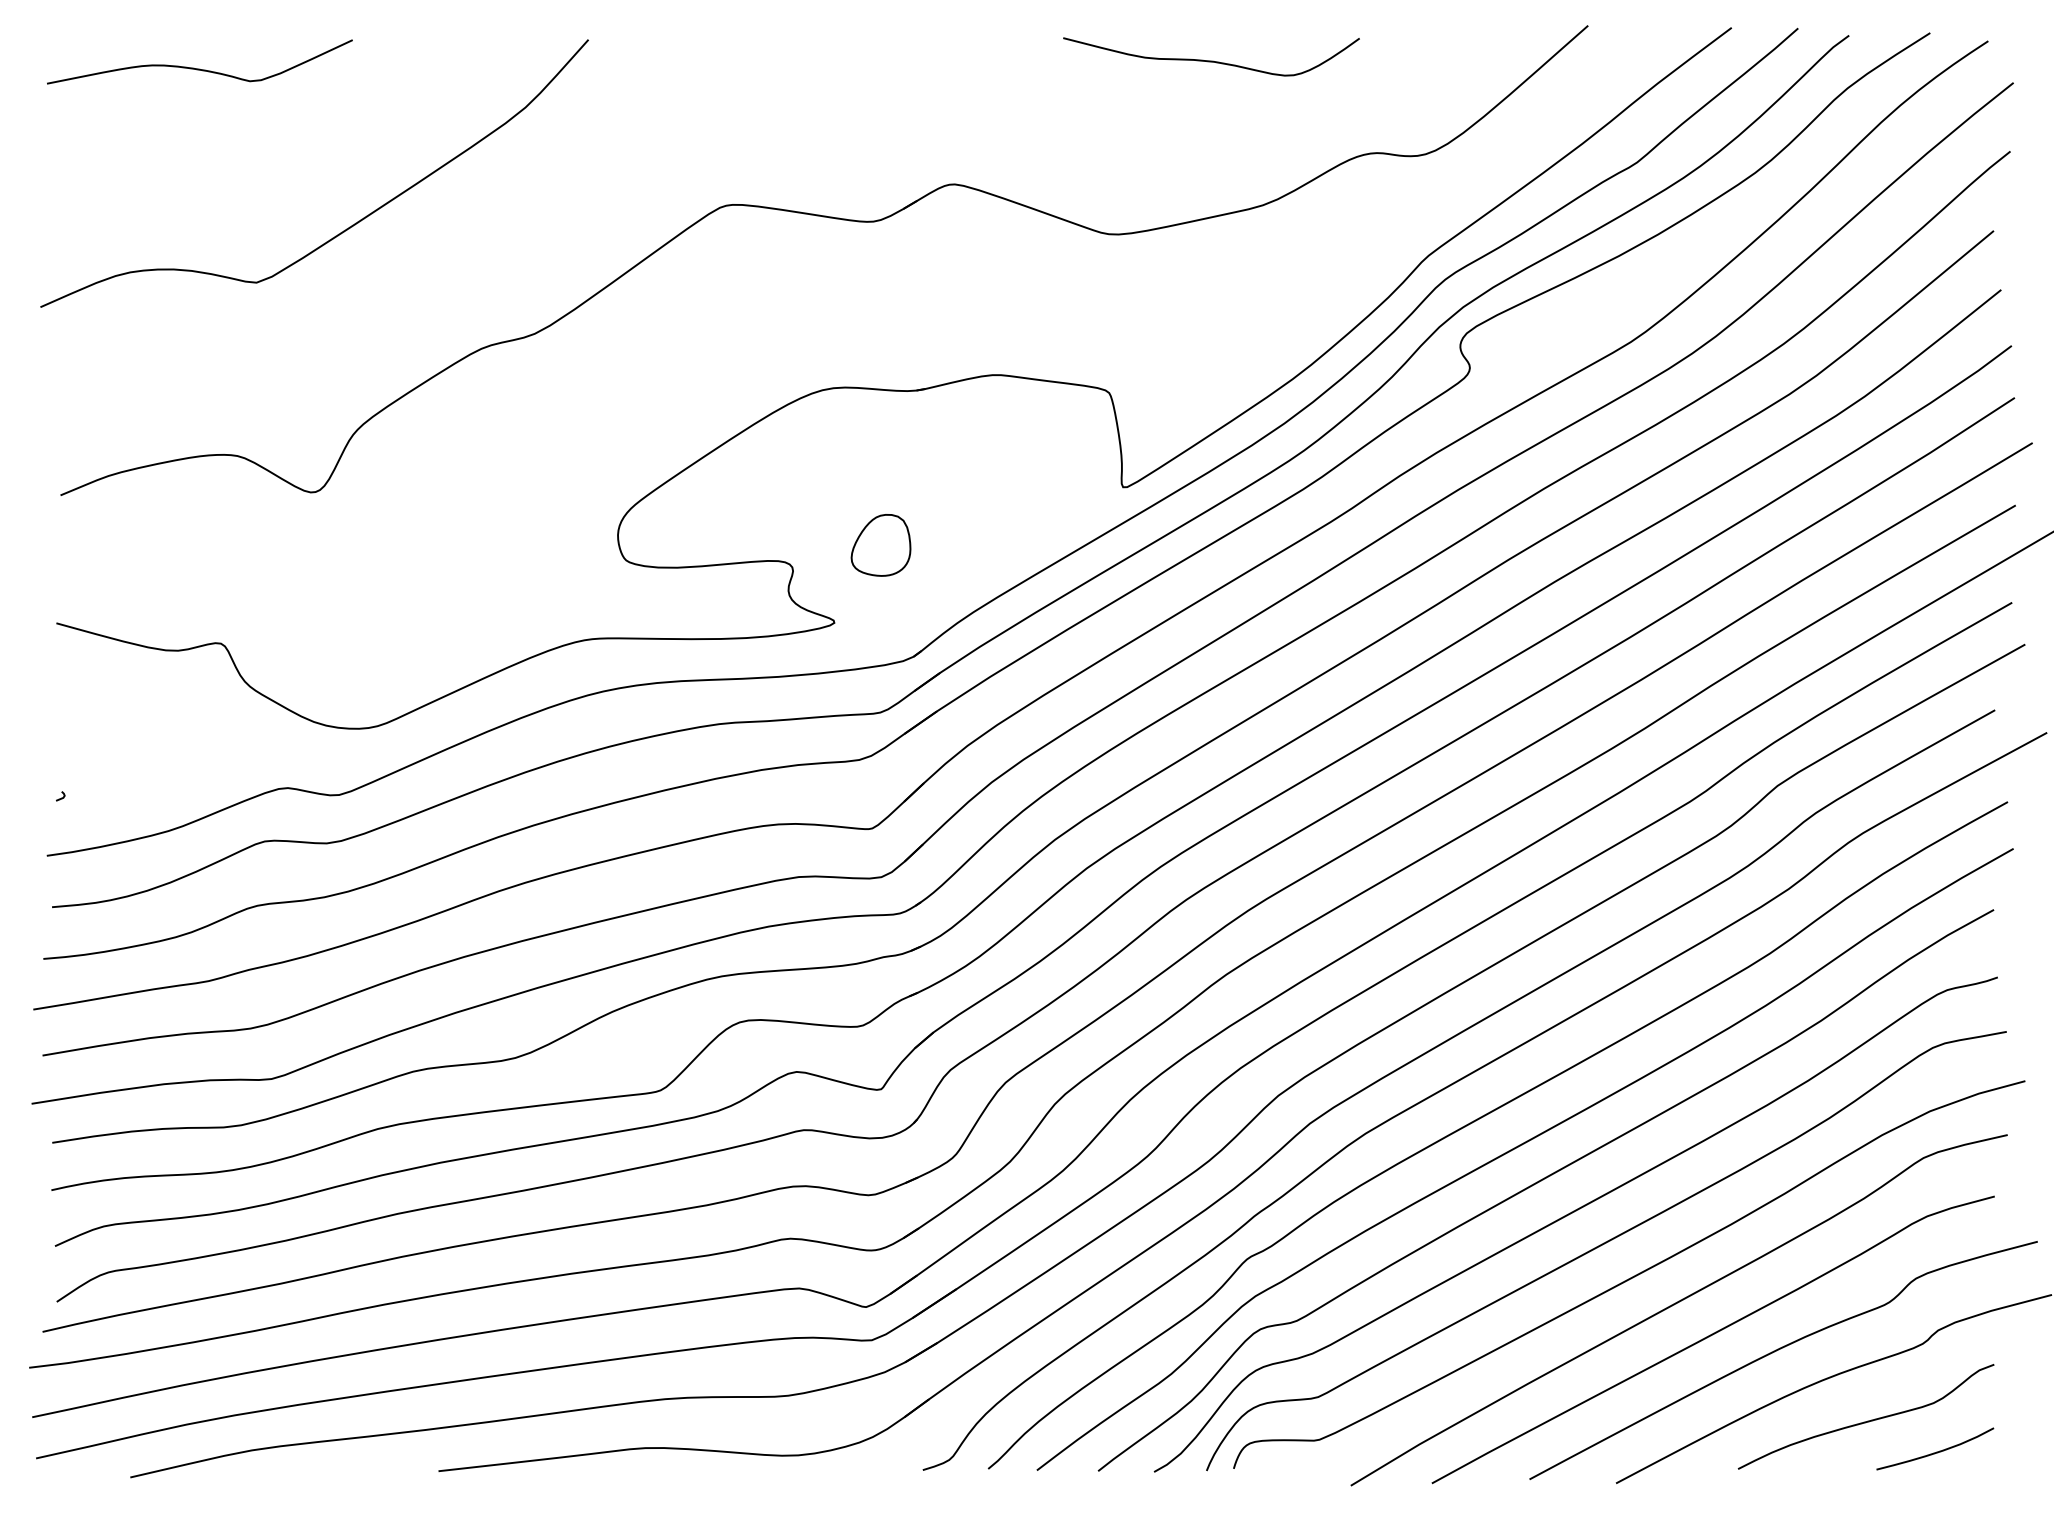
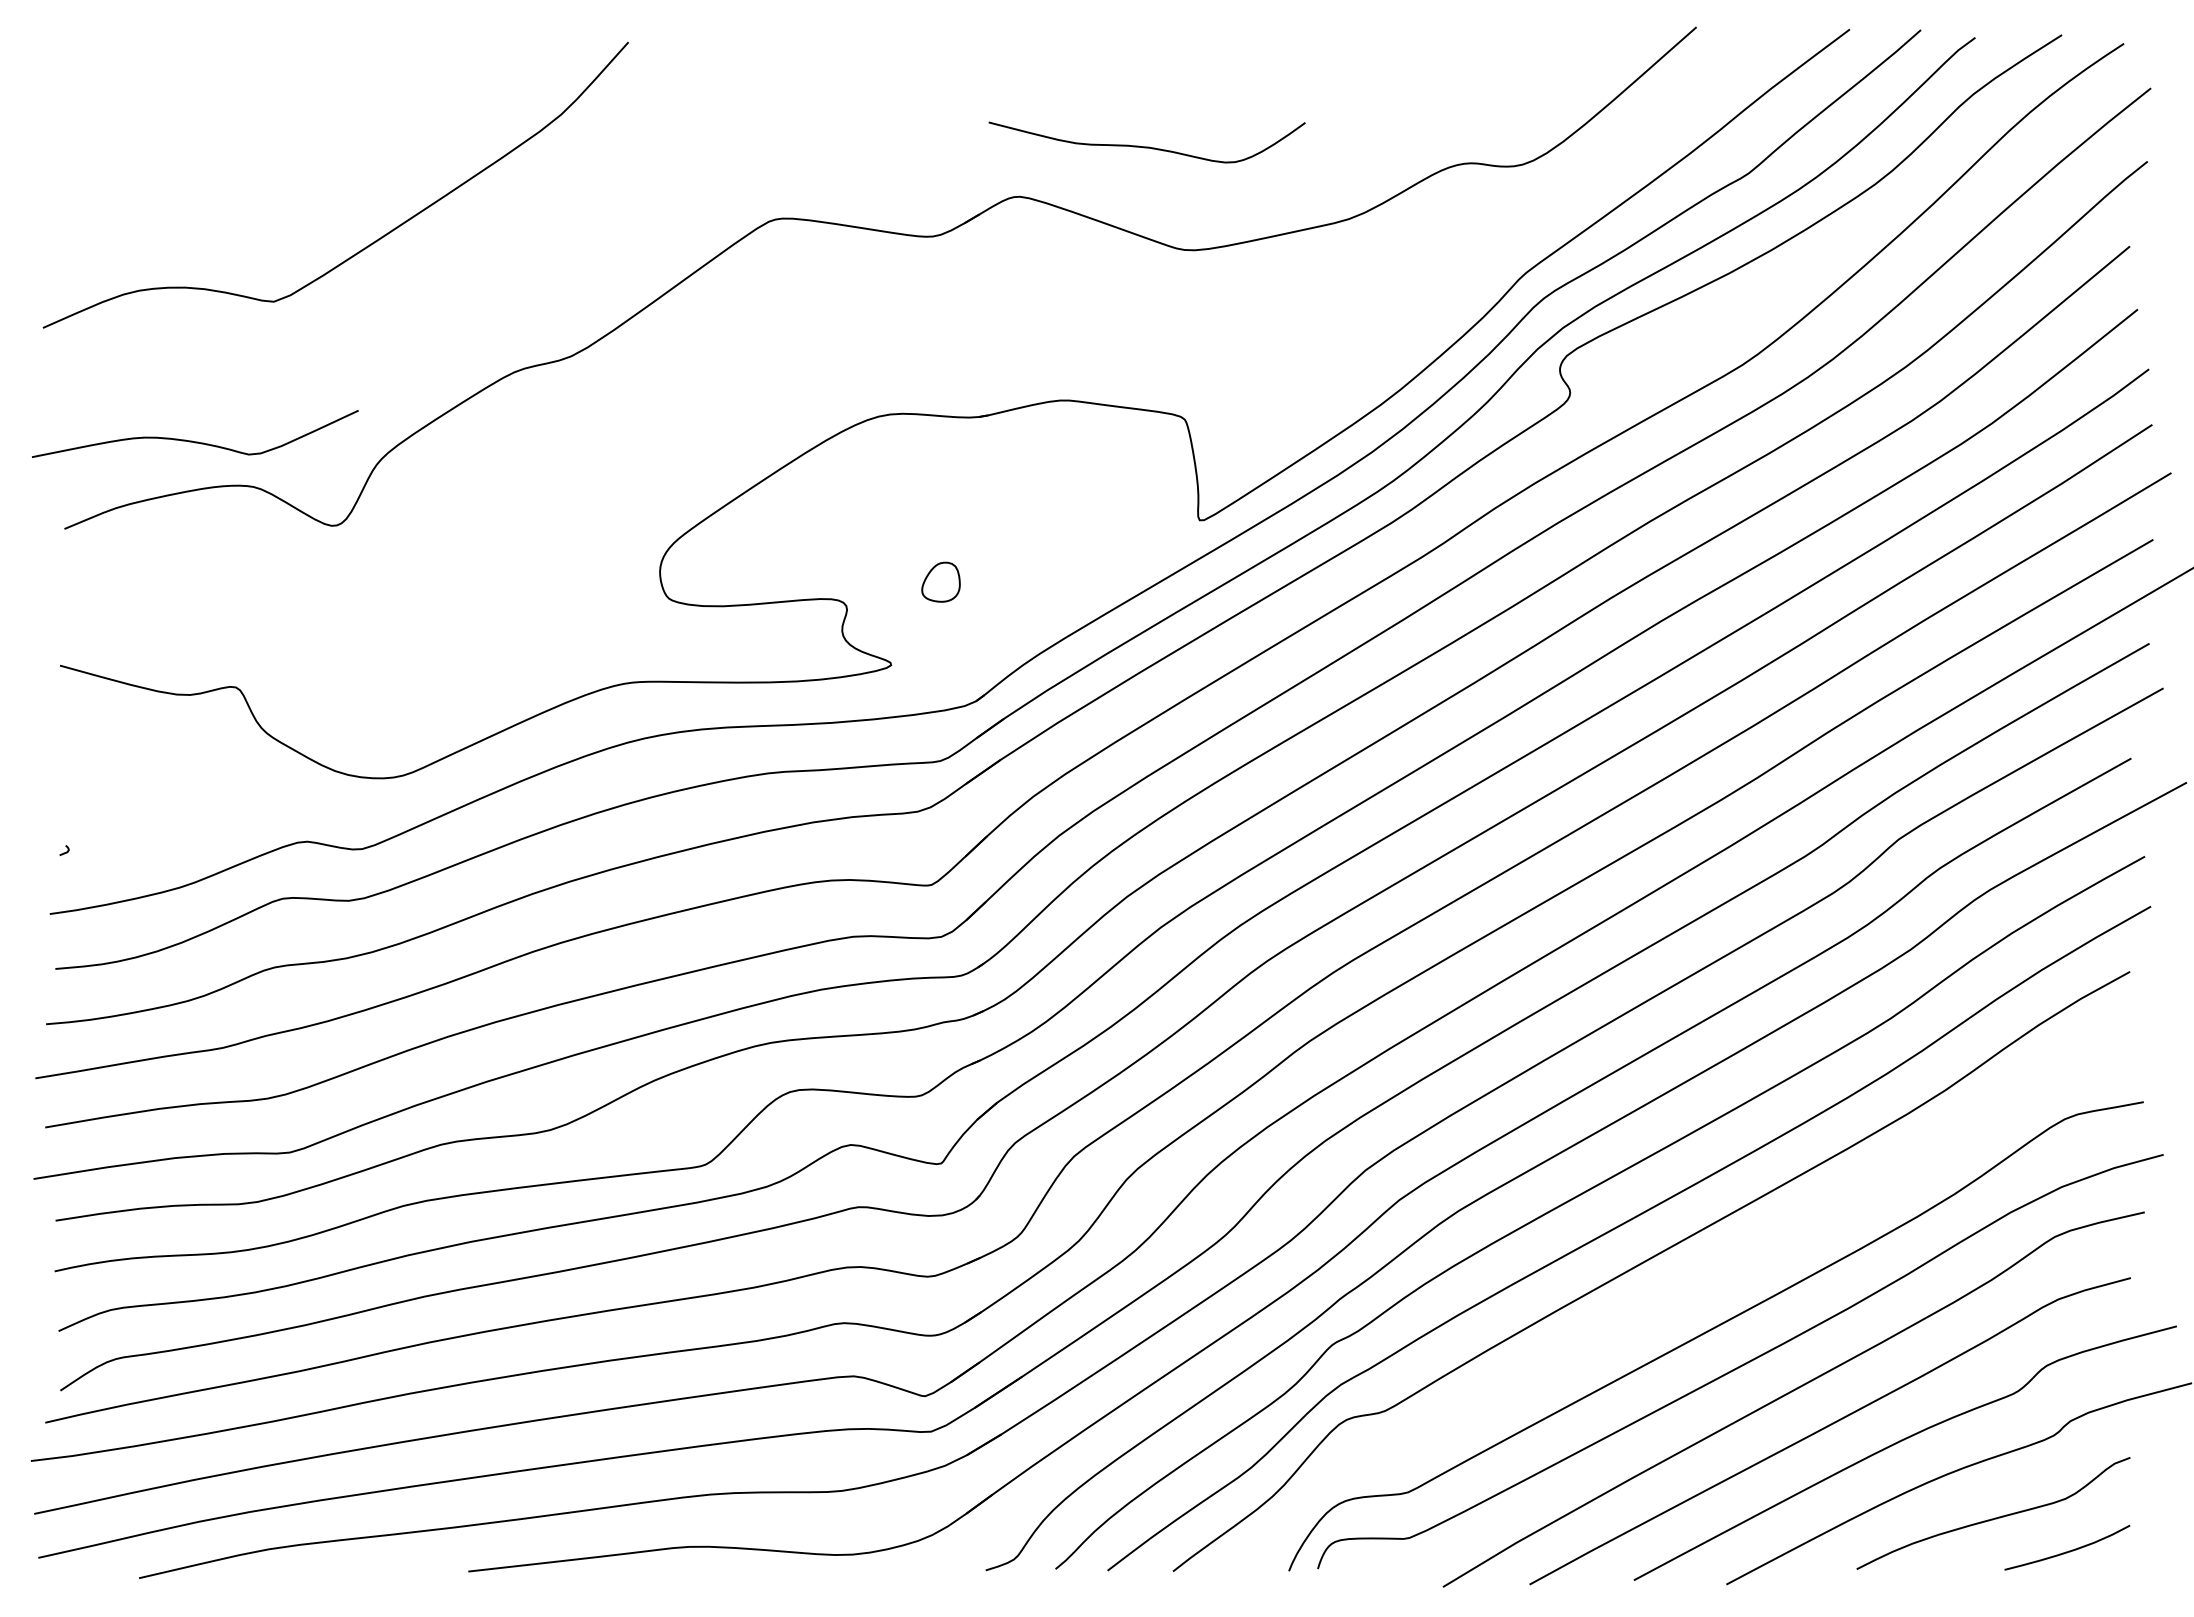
curve: (1210, 60) -> (1146, 146), moved
curve: (197, 68) -> (192, 440), moved
part: (880, 544) -> (940, 581), size x0.6
curve: (1570, 1214) -> (1677, 1297), removed

